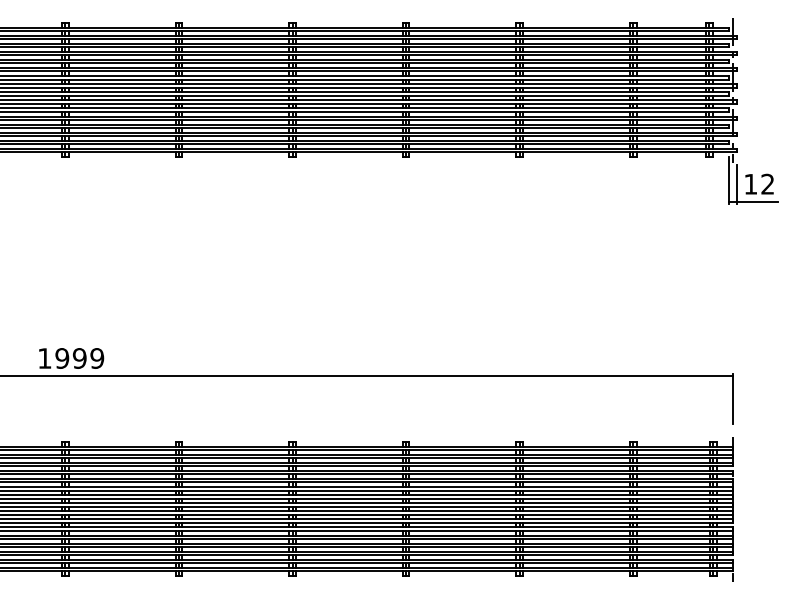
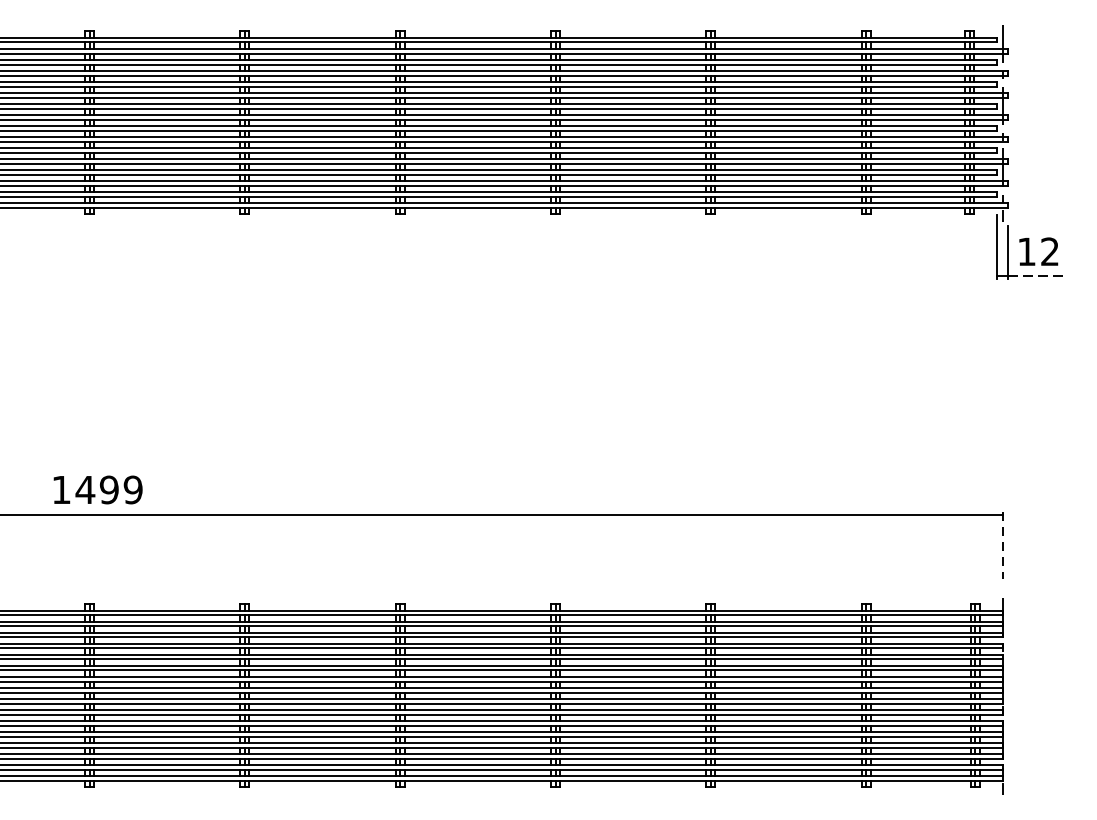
line: (758, 202) -> (1037, 276), solid -> dashed
text: (62, 358) -> (85, 489), 1999 -> 1499
line: (733, 399) -> (1003, 546), solid -> dashed

